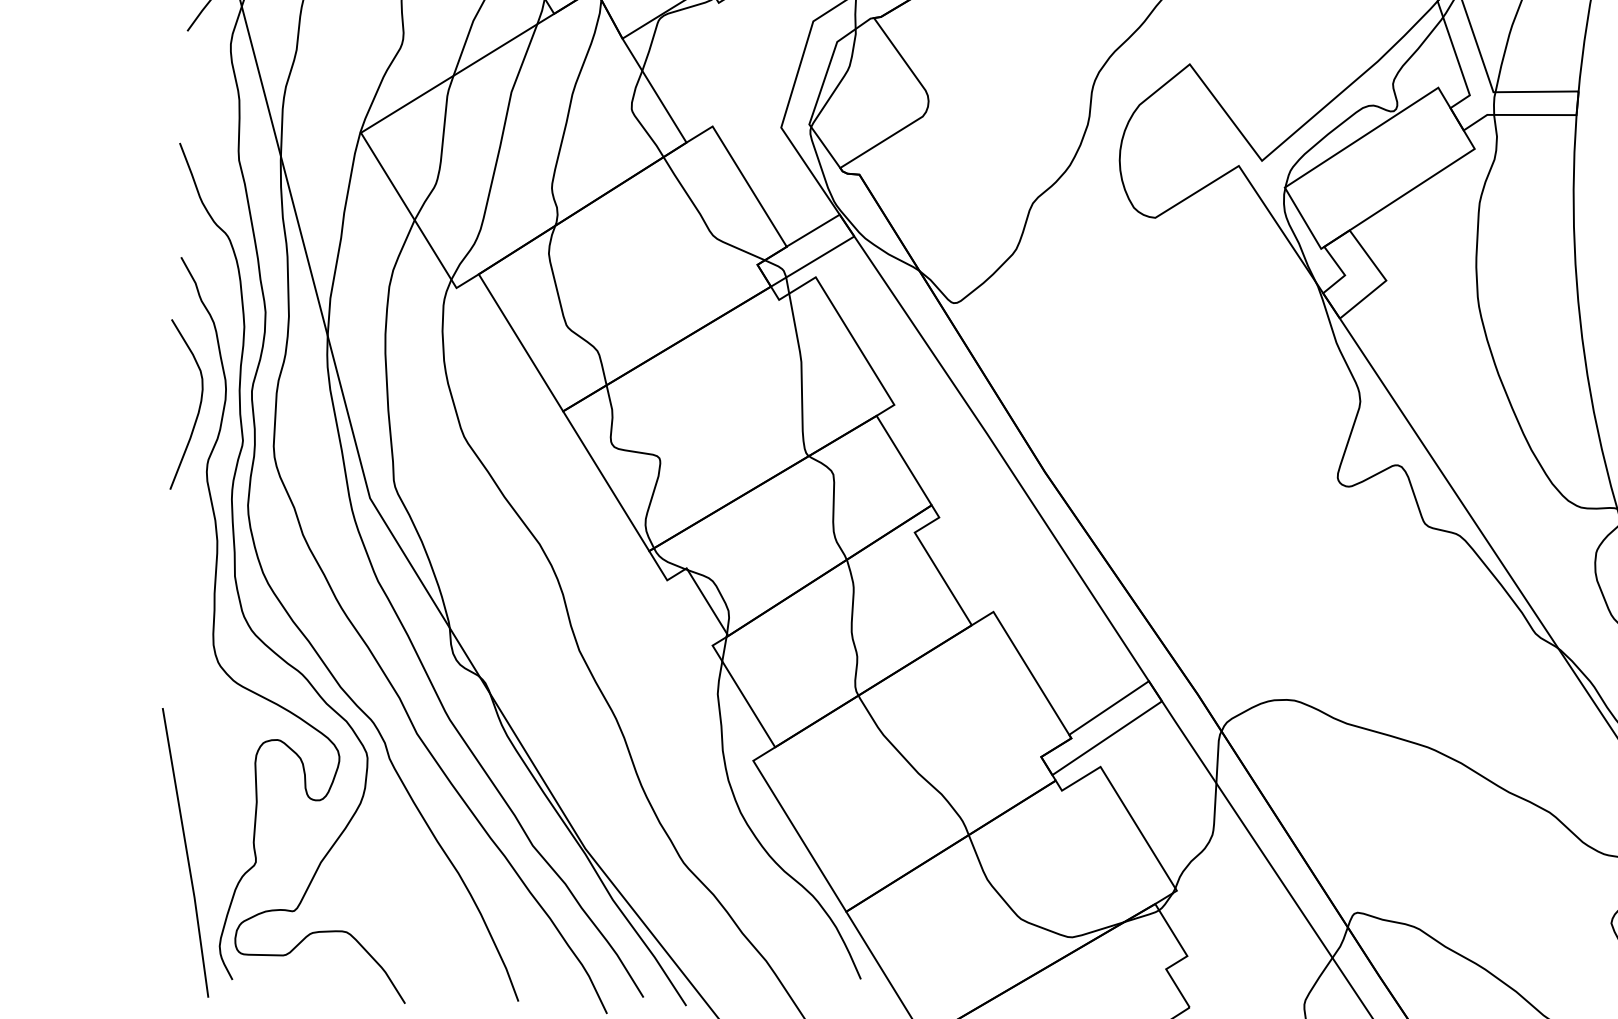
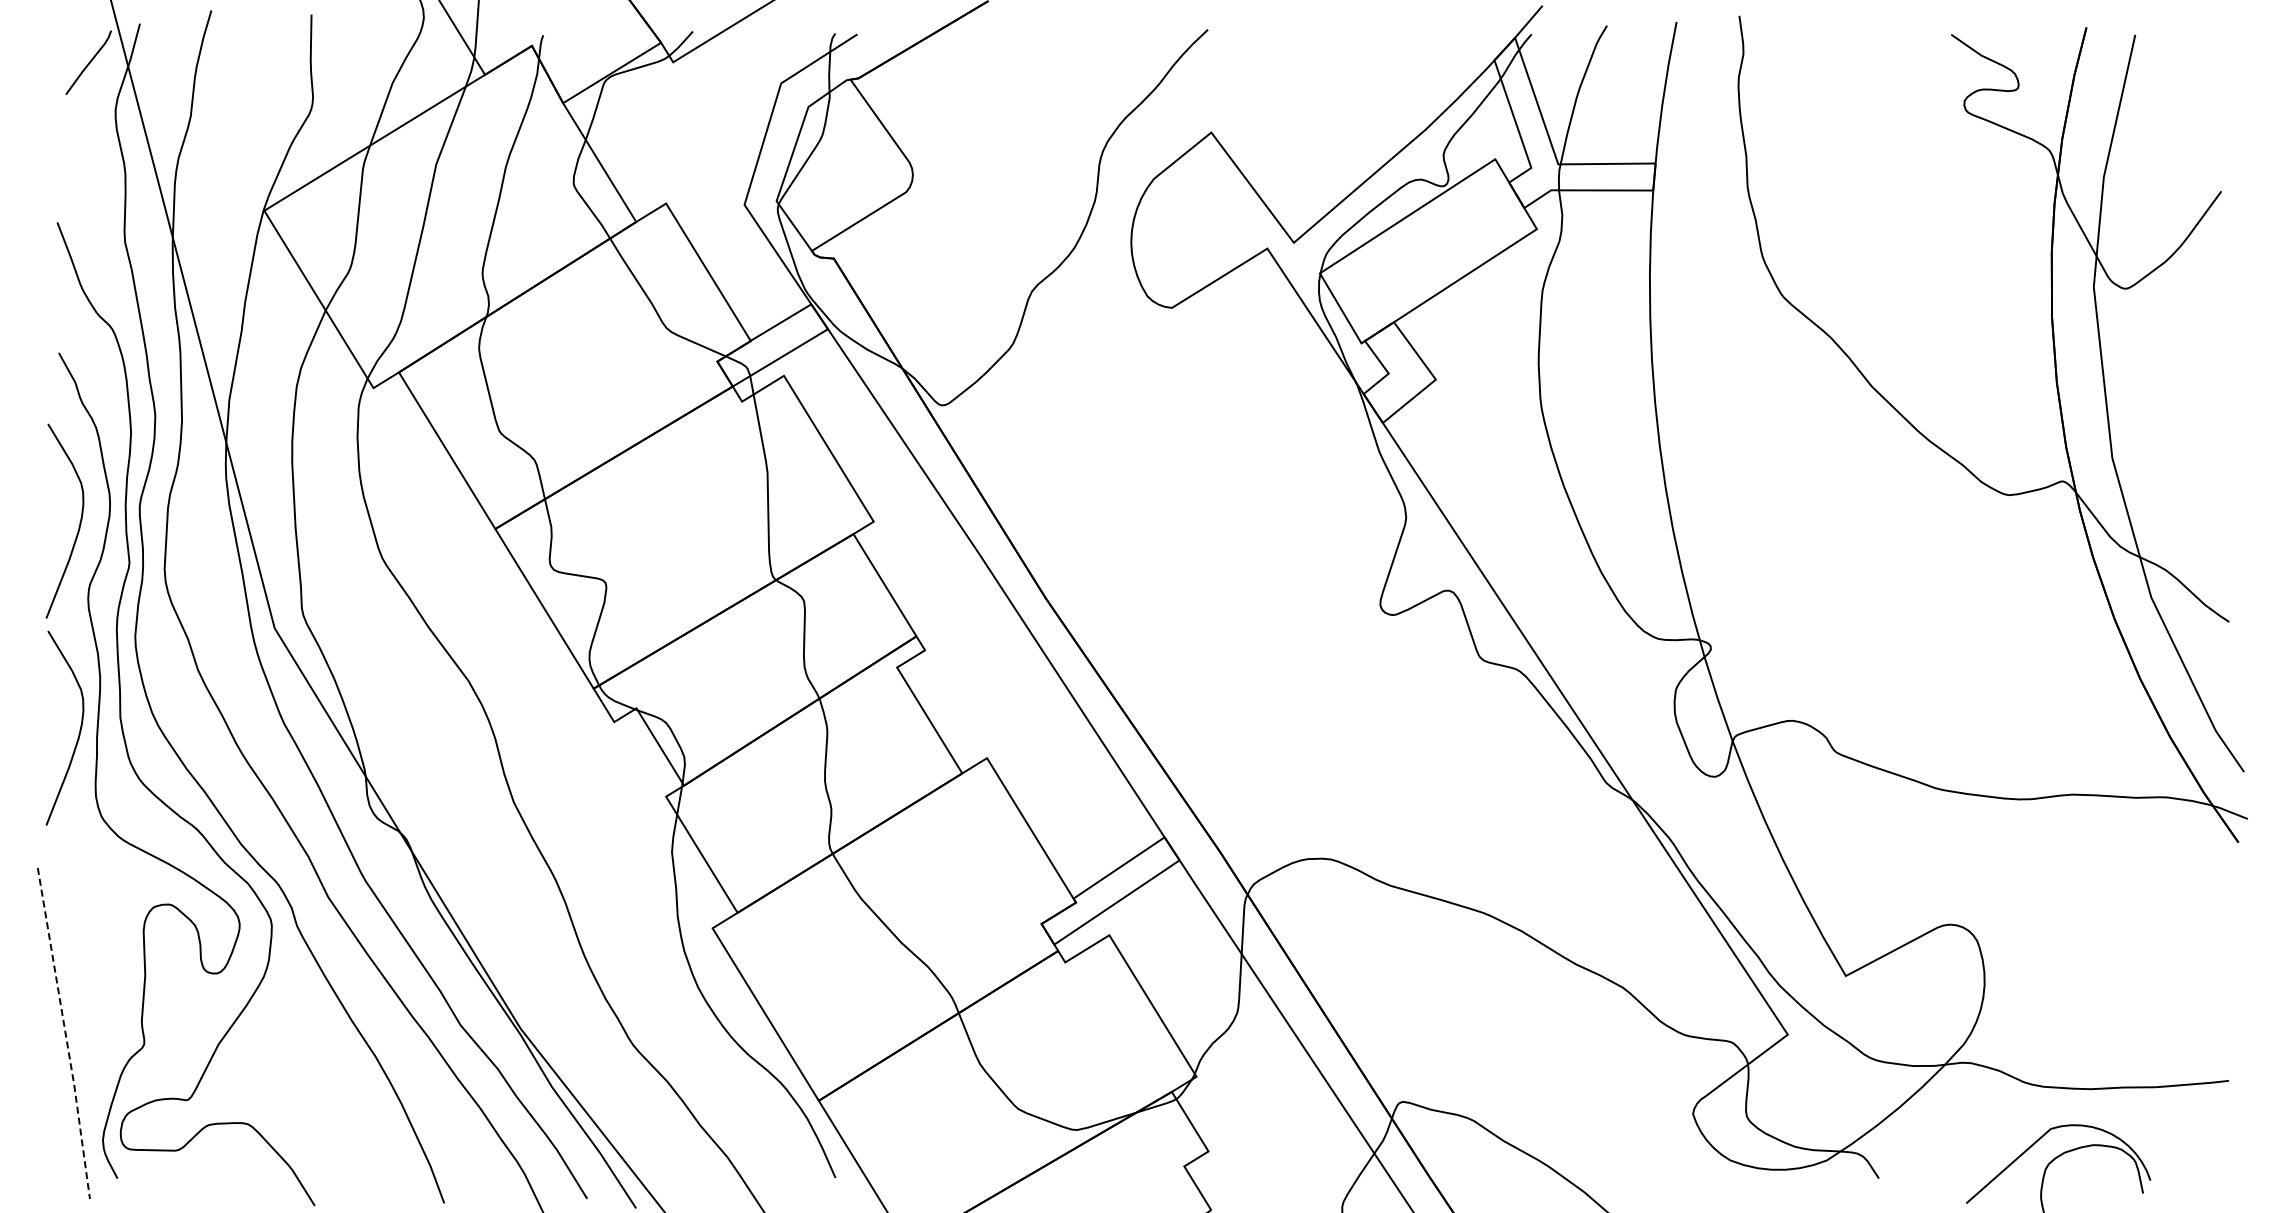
curve: (199, 586) -> (79, 729), added
line: (186, 853) -> (65, 1034), solid -> dashed

